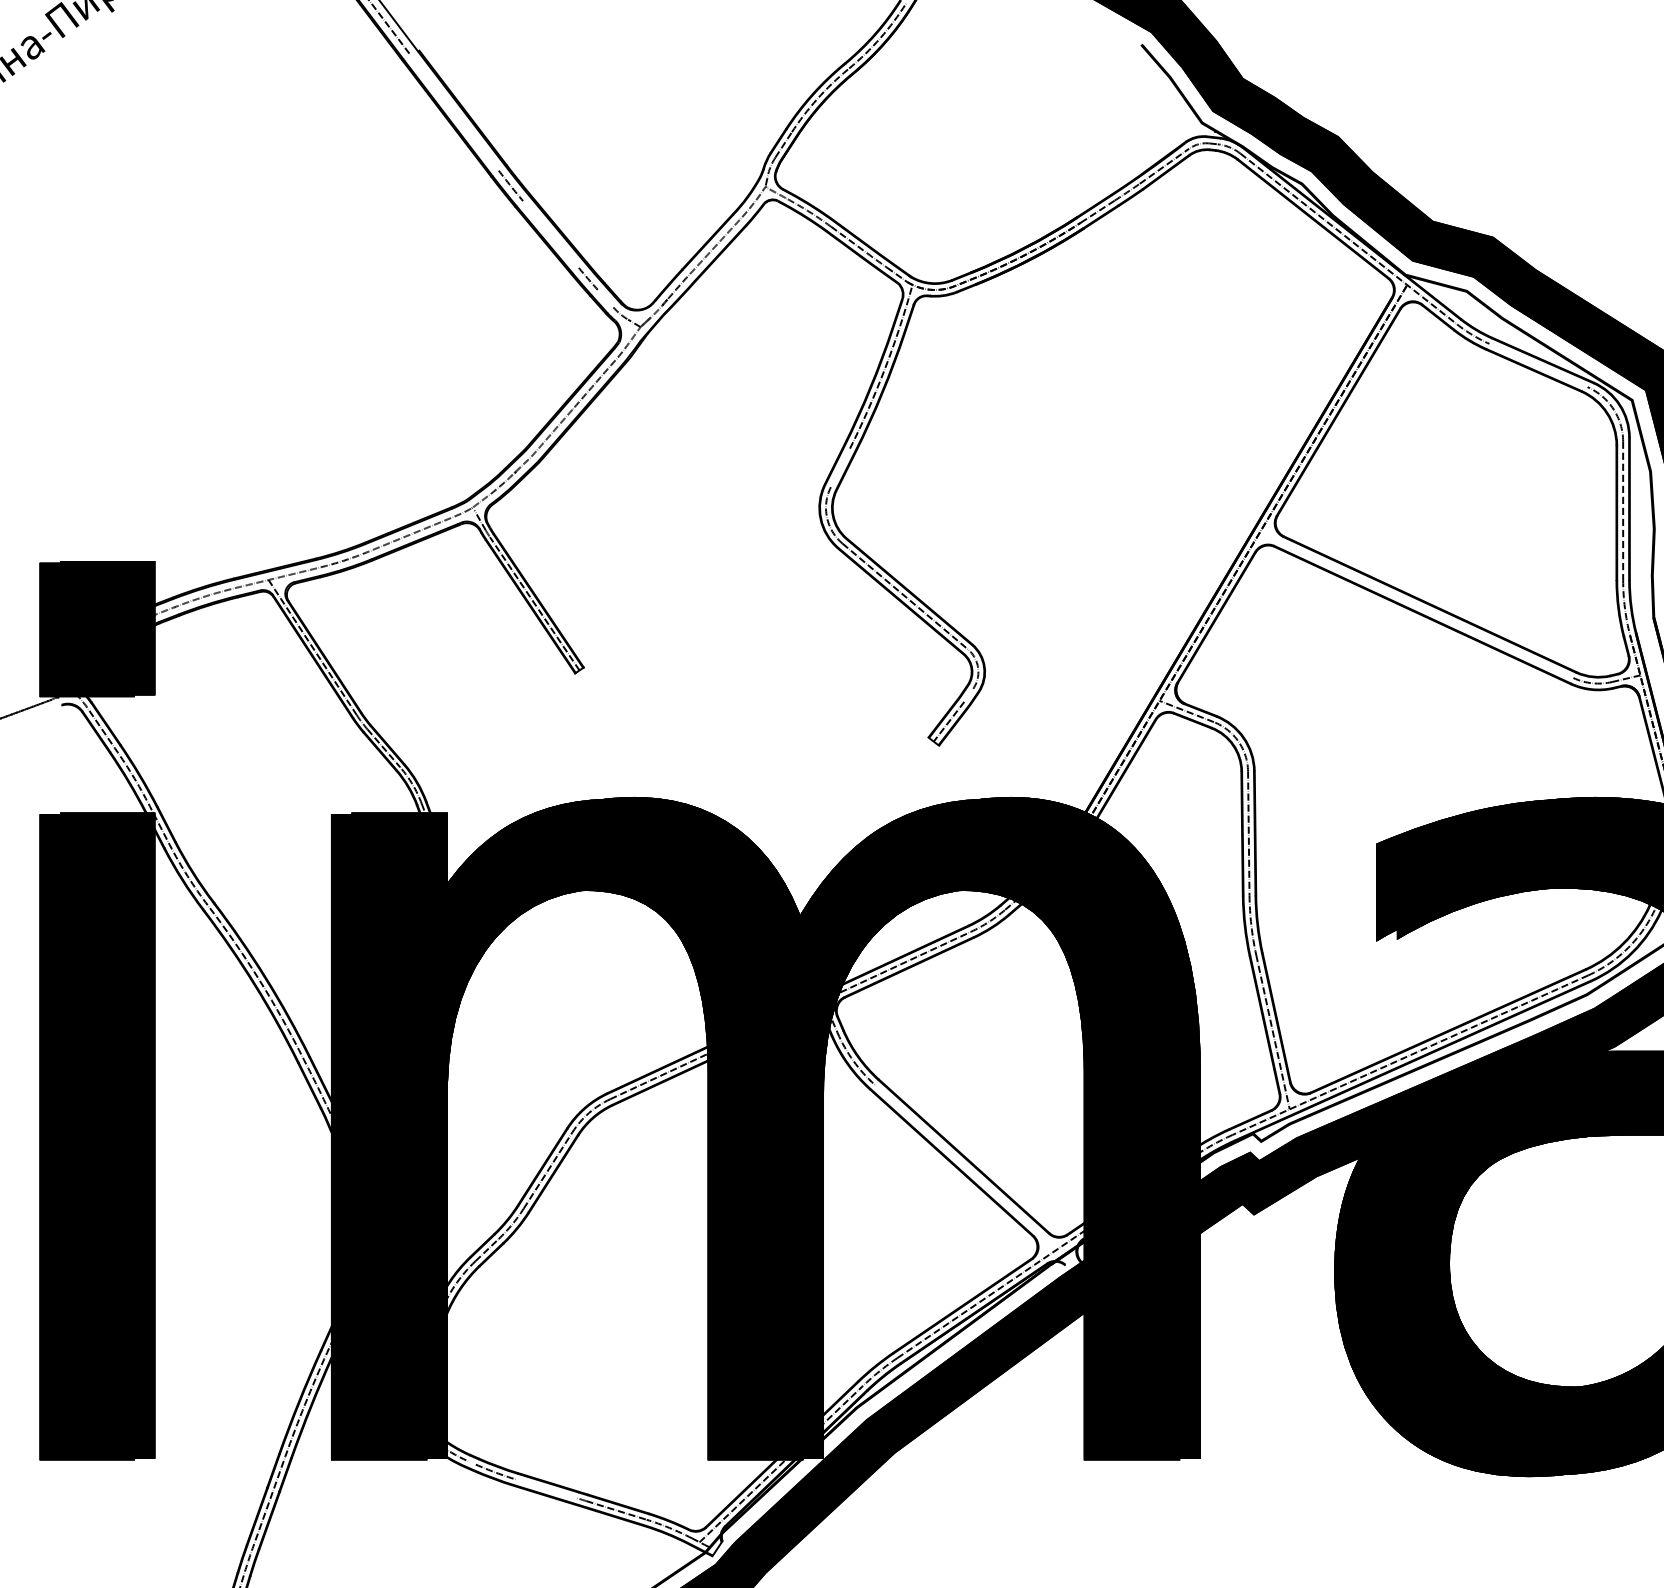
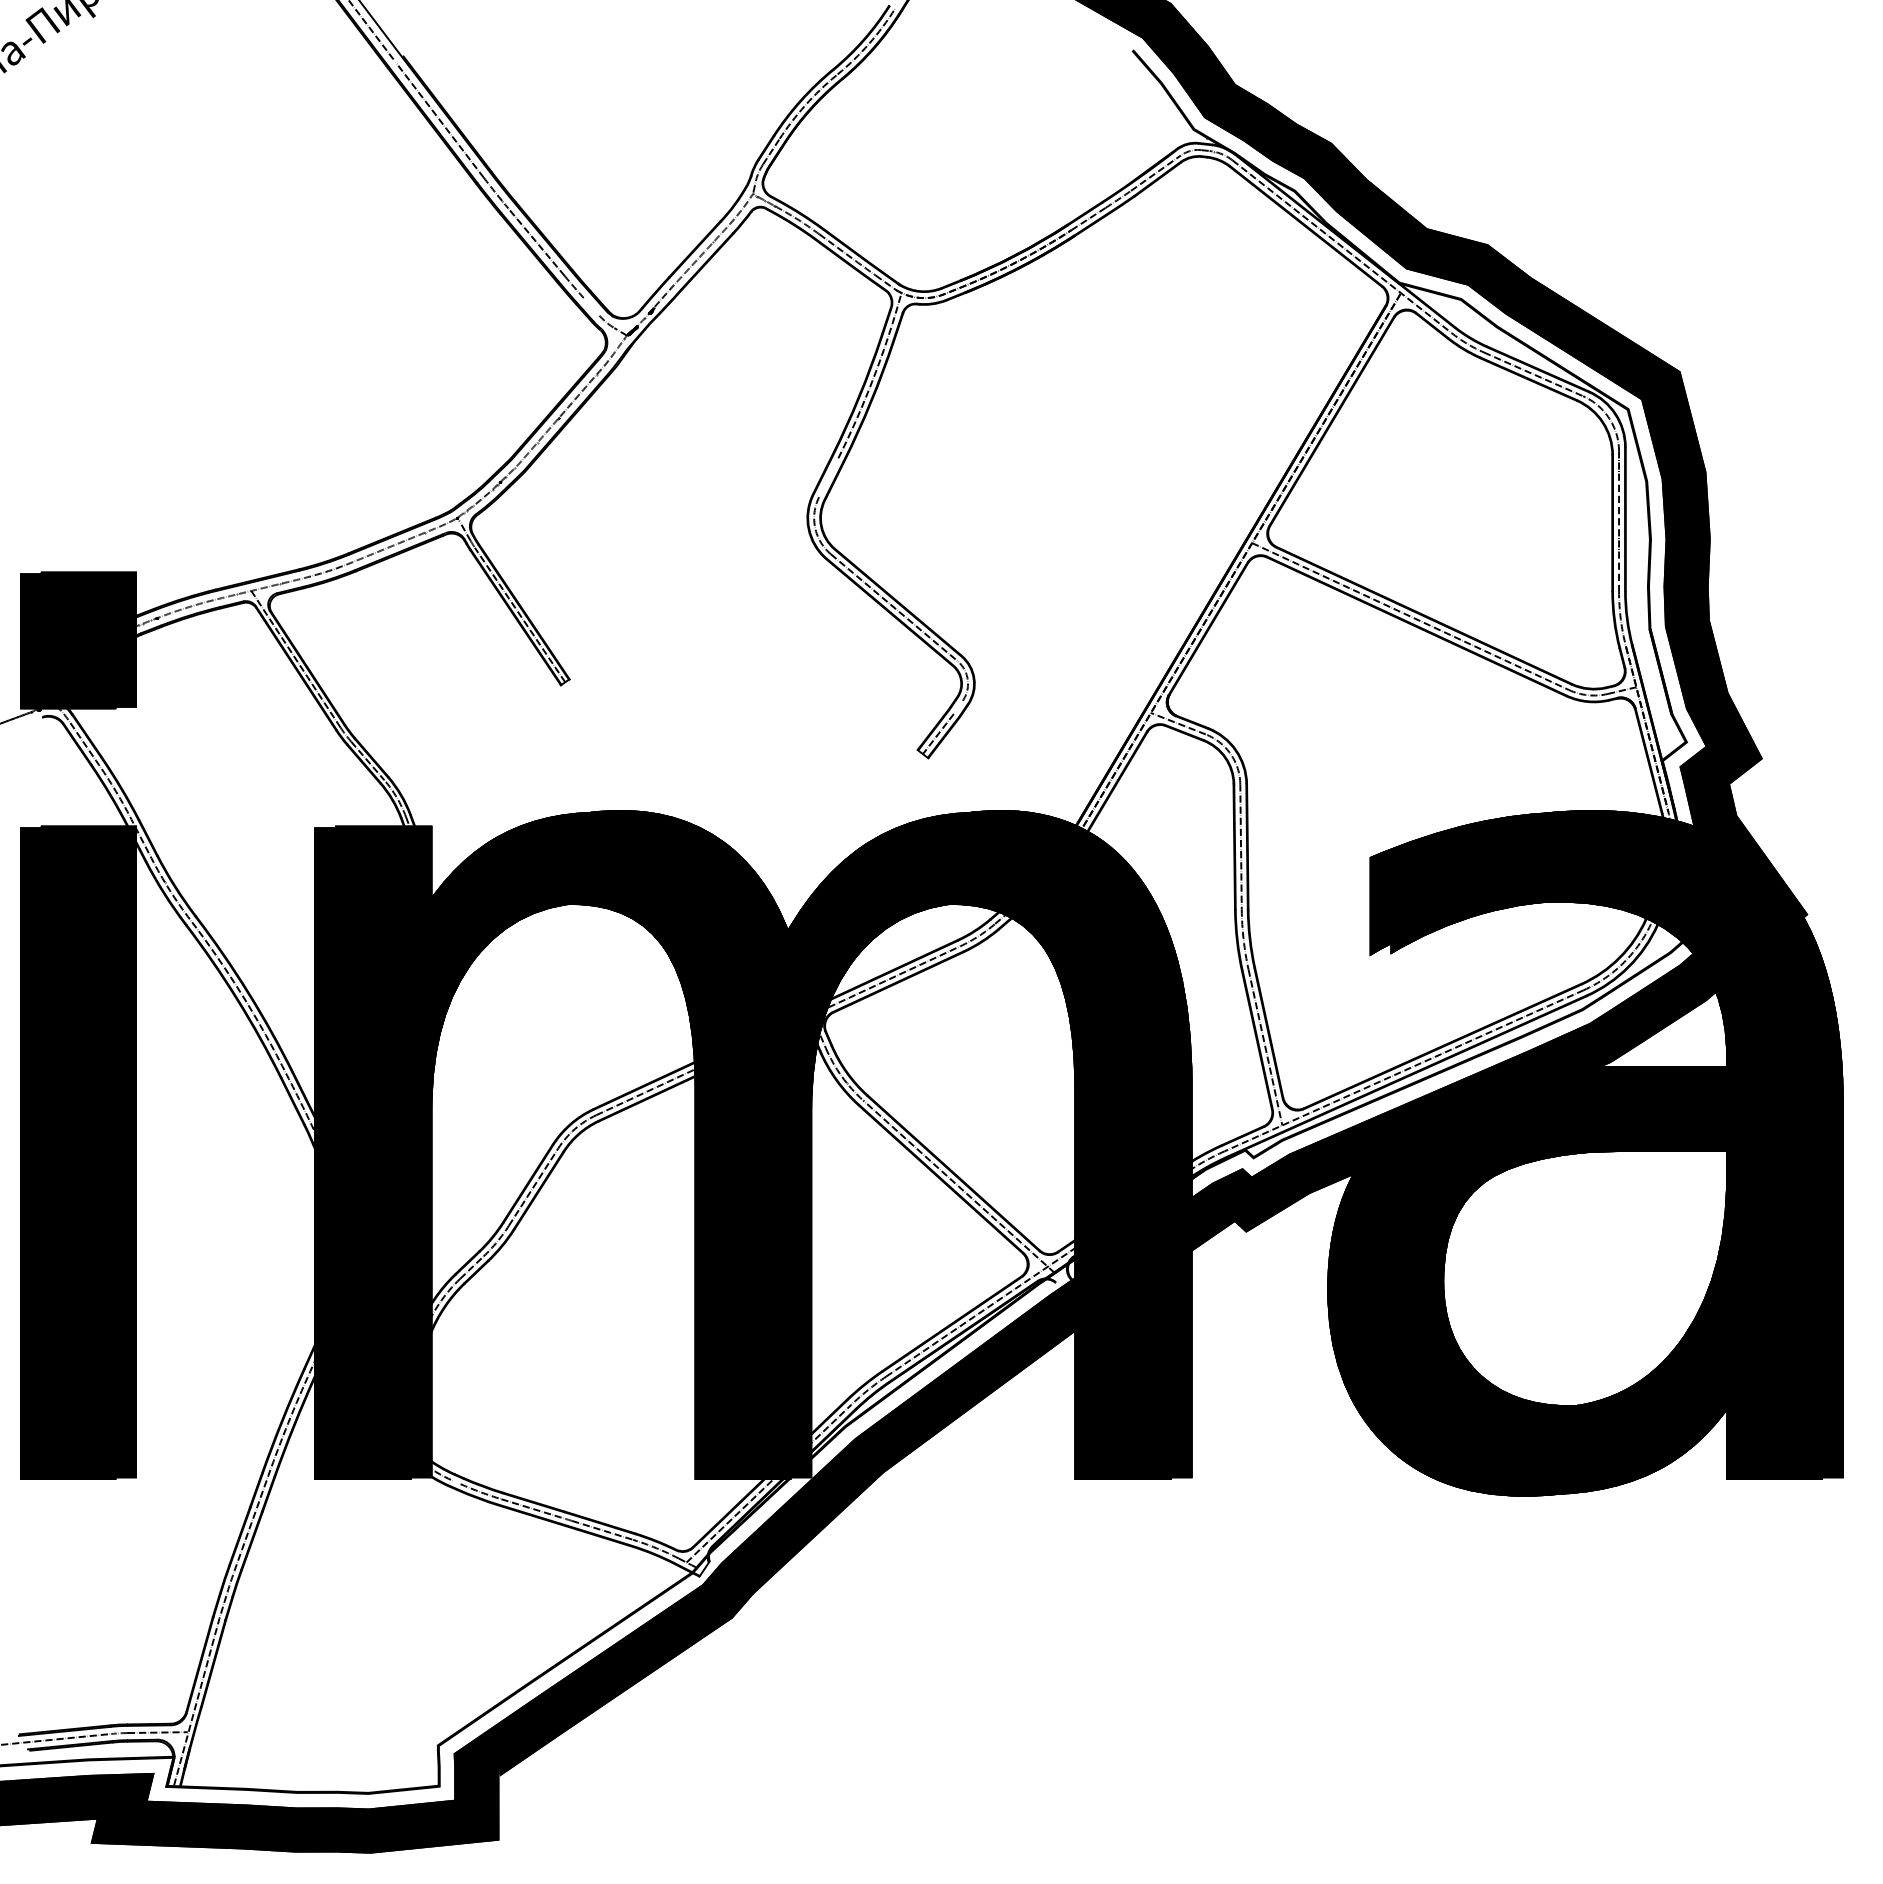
line: (454, 113) -> (439, 119), added
line: (551, 233) -> (536, 241), added
line: (1538, 365) -> (1533, 374), added
line: (1416, 605) -> (1410, 616), added
line: (968, 1169) -> (958, 1186), added
line: (546, 1488) -> (531, 1508), added

